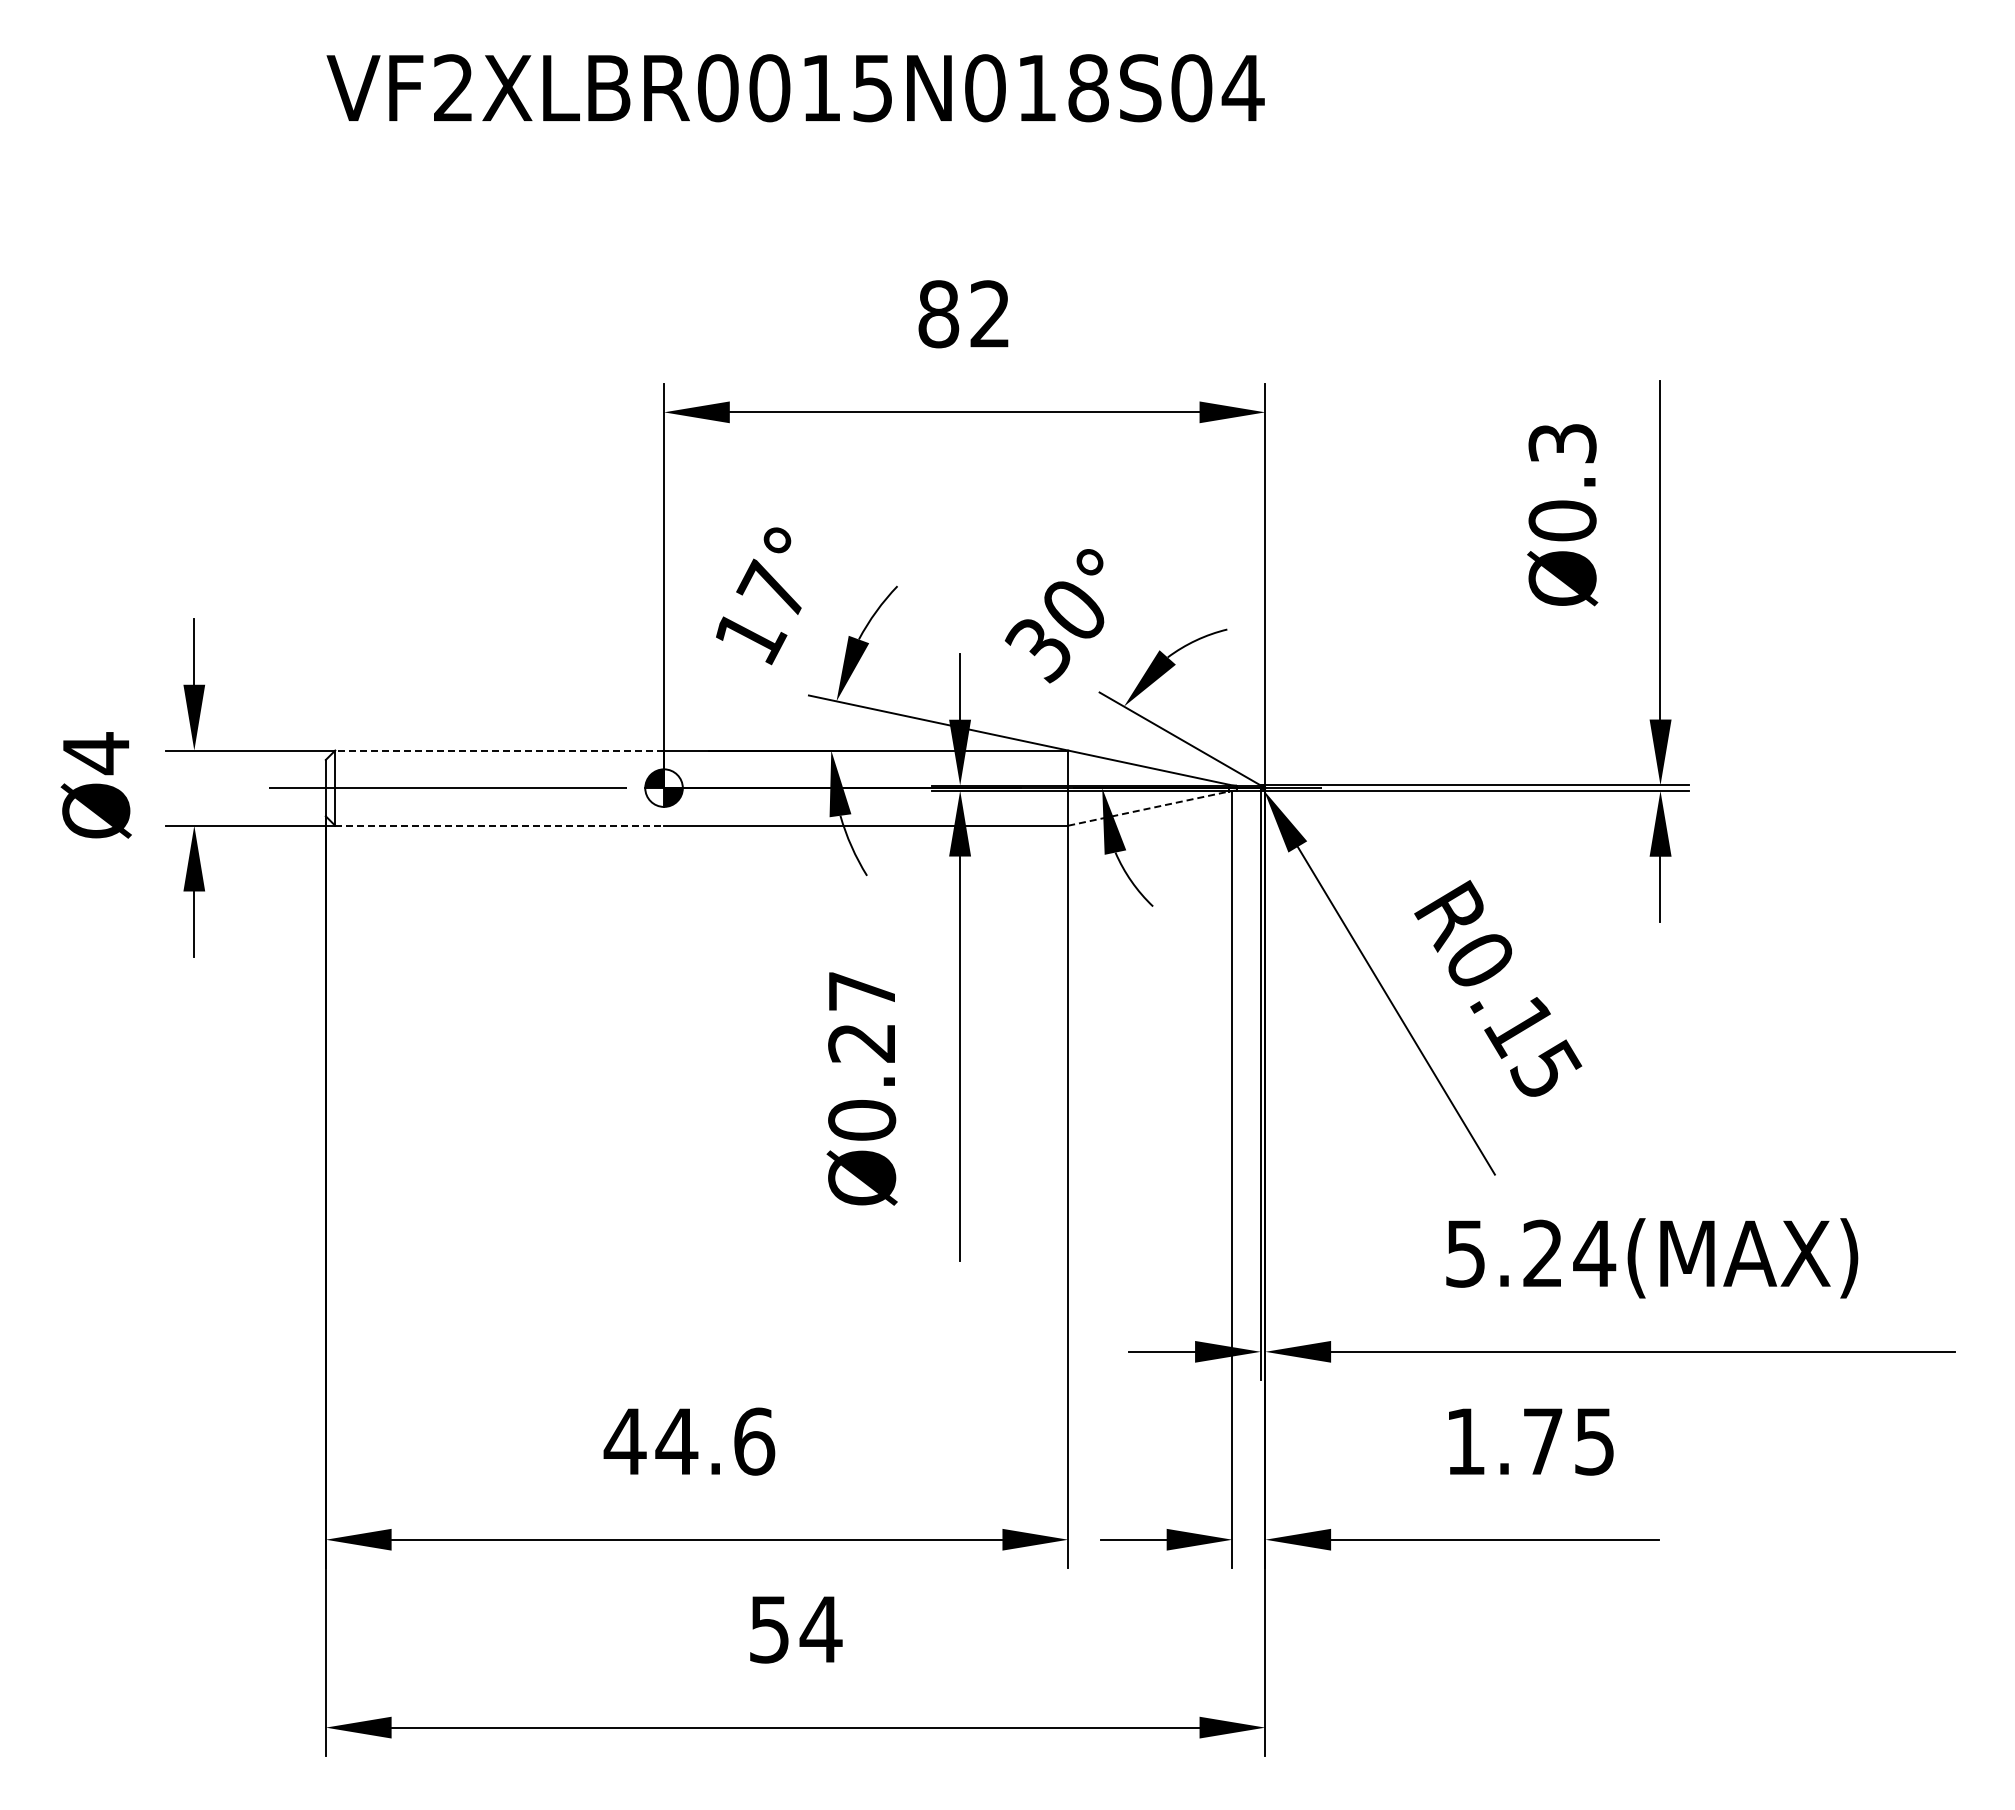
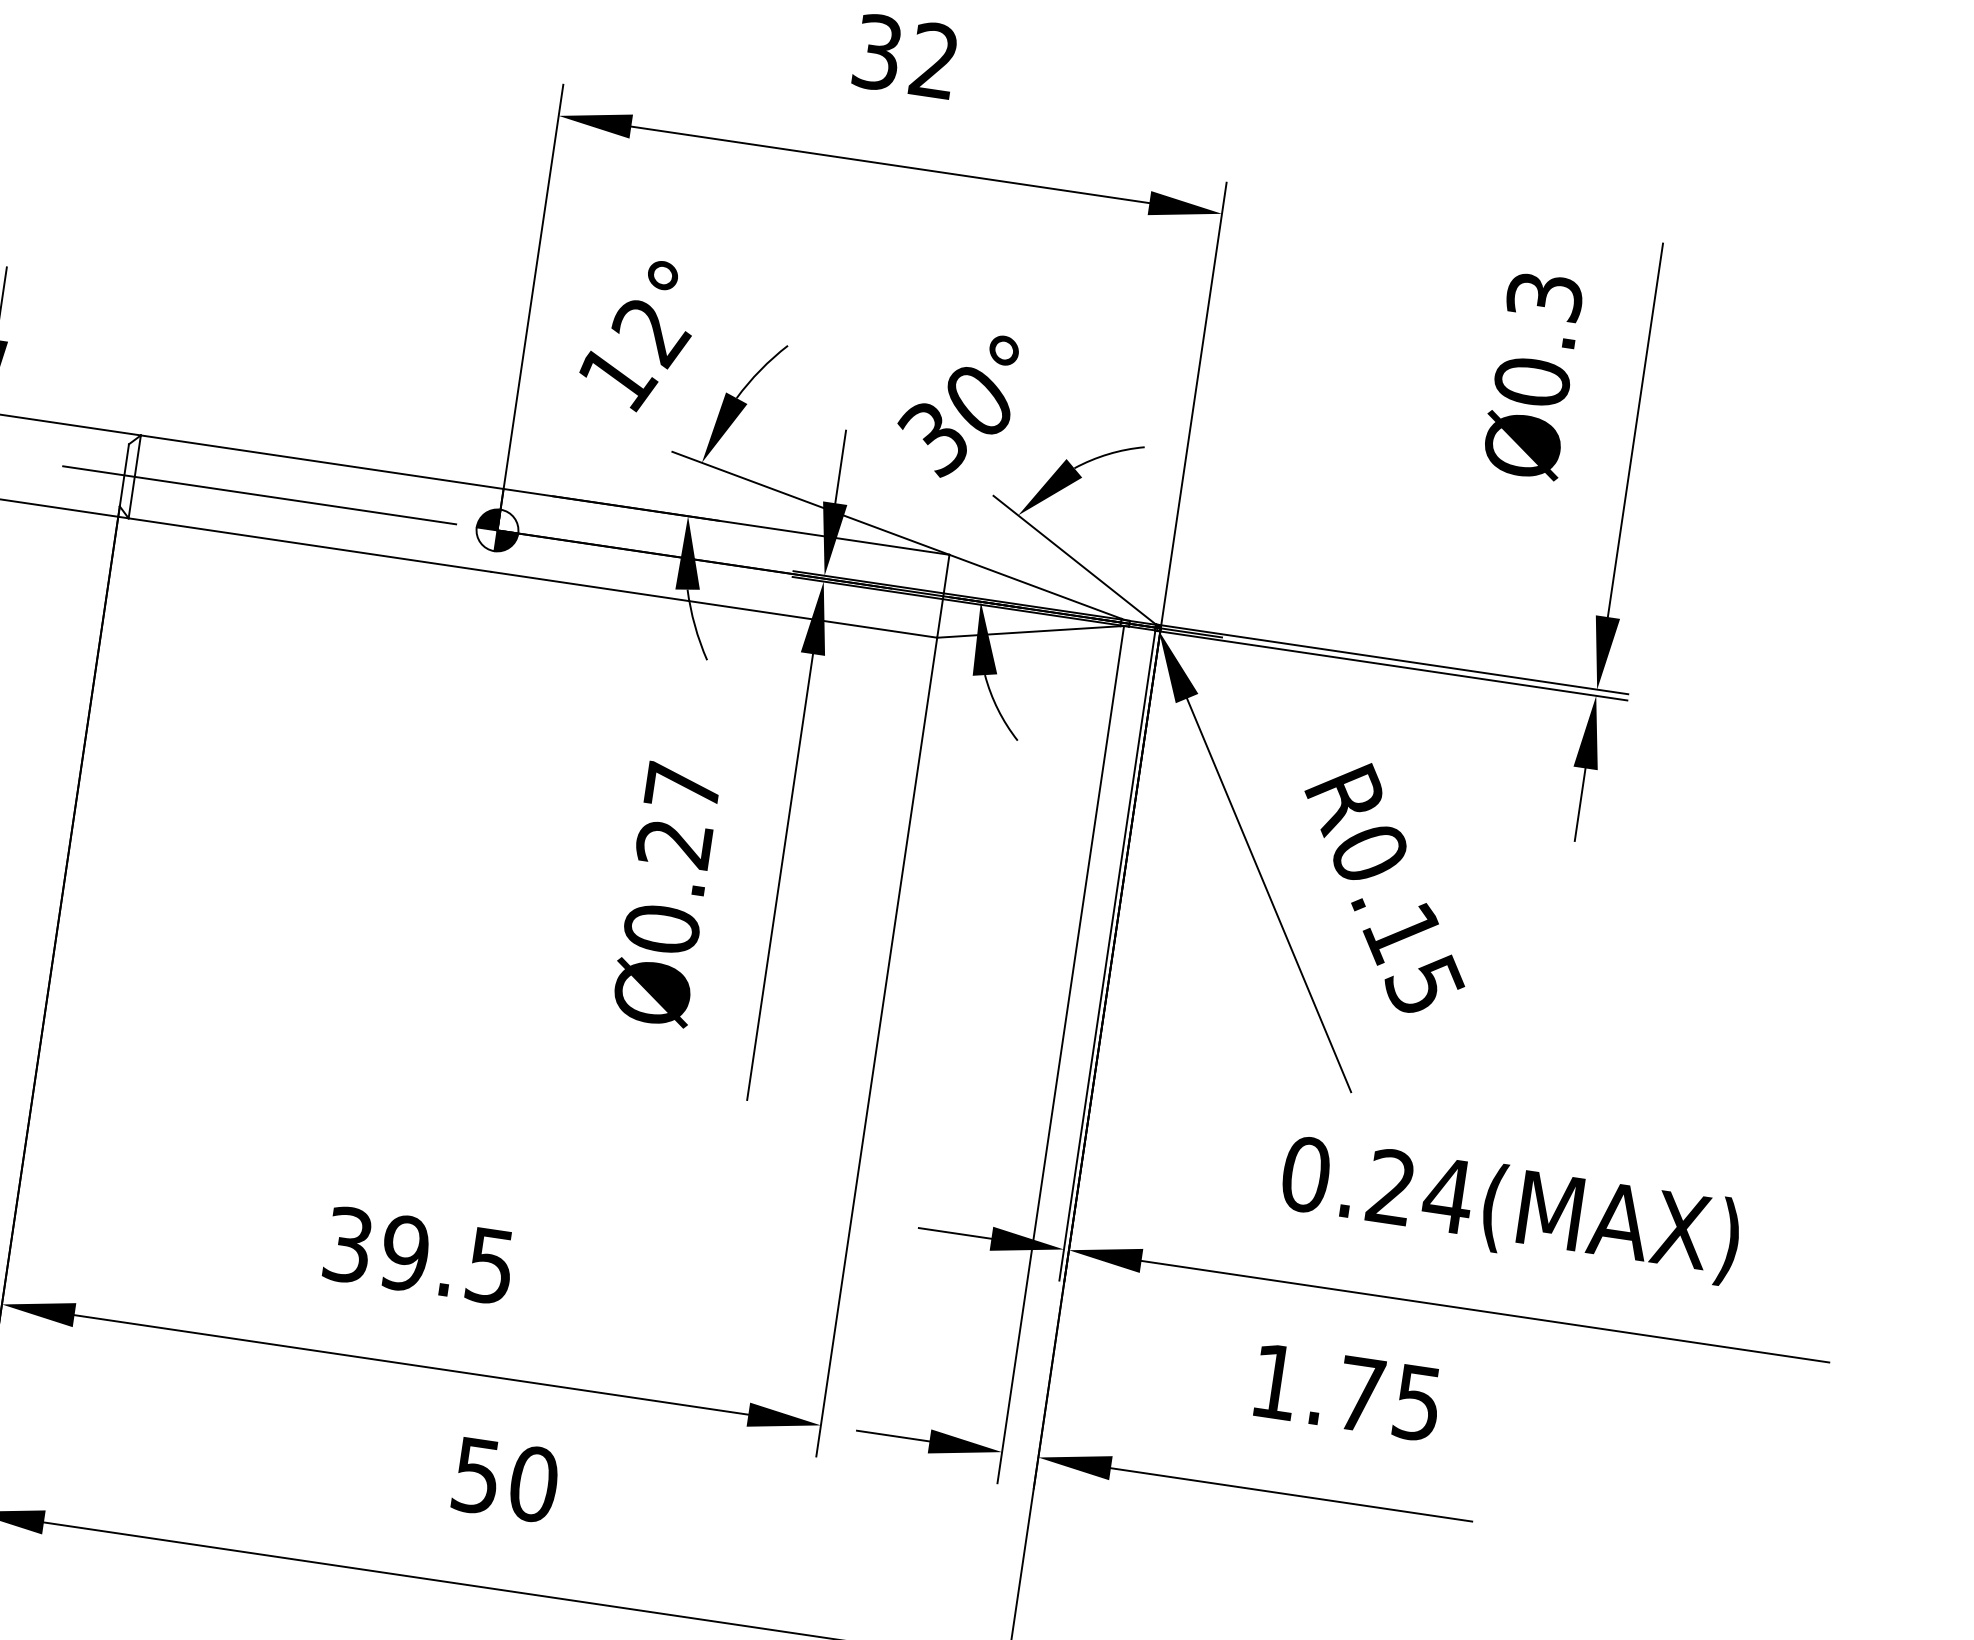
text: (938, 314) -> (877, 52), 82 -> 32
text: (773, 590) -> (650, 330), 17° -> 12°
line: (499, 750) -> (322, 462), dashed -> solid
line: (1149, 808) -> (1029, 631), dashed -> solid
line: (500, 825) -> (310, 545), dashed -> solid
text: (1465, 1253) -> (1305, 1174), 5.24(MAX) -> 0.24(MAX)
text: (689, 1441) -> (419, 1255), 44.6 -> 39.5
text: (820, 1629) -> (533, 1484), 54 -> 50

